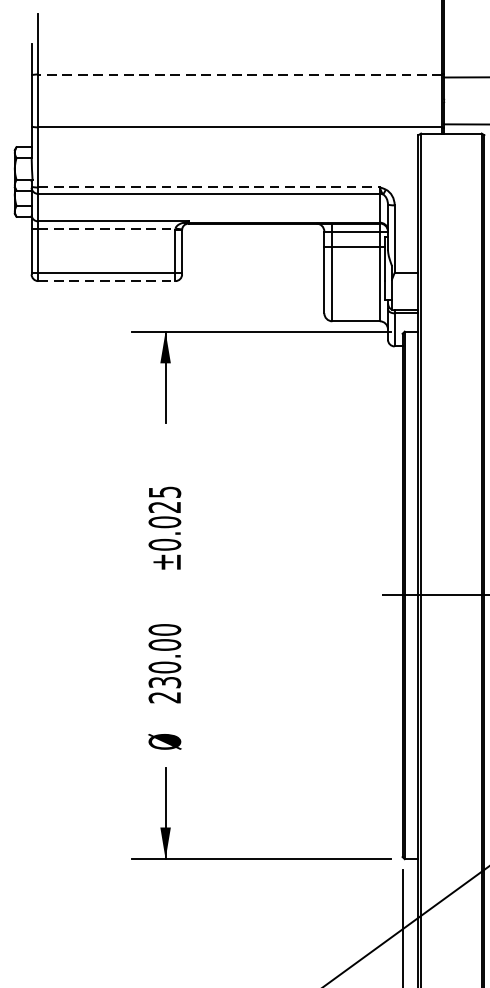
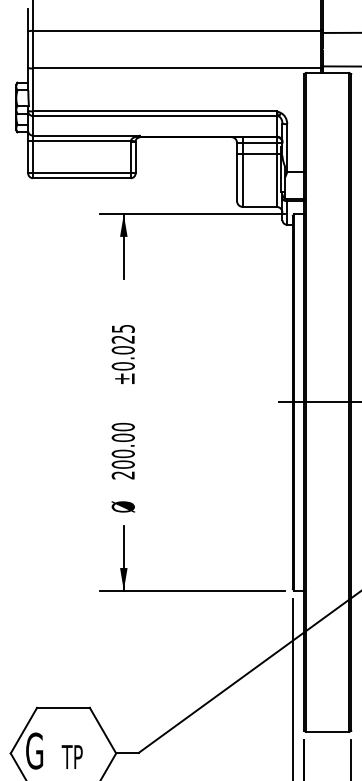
line: (239, 74) -> (176, 30), dashed -> solid
line: (208, 187) -> (154, 111), dashed -> solid
line: (106, 228) -> (81, 140), dashed -> solid
line: (106, 281) -> (81, 178), dashed -> solid
text: (163, 682) -> (122, 464), 230.00 -> 200.00

